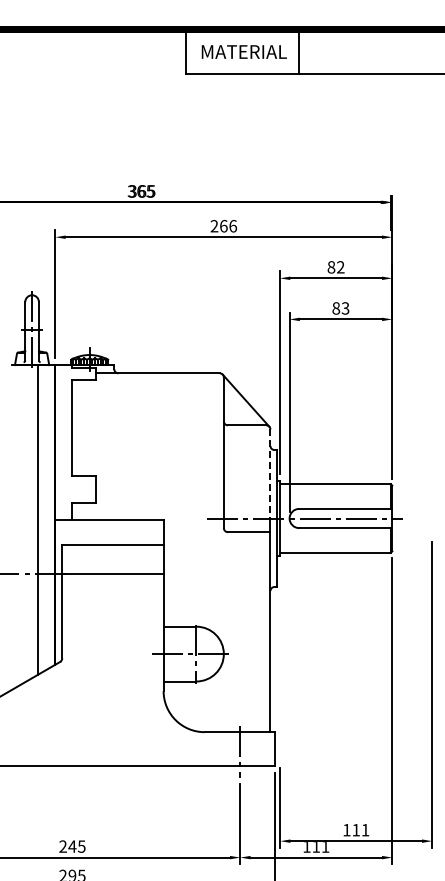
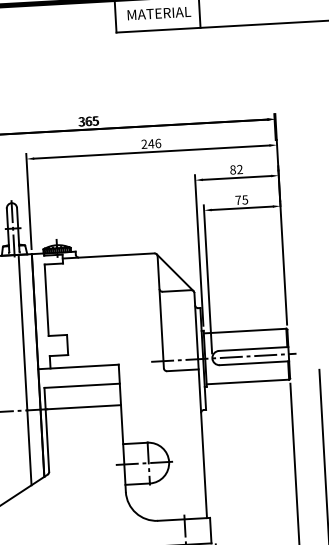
text: (223, 226) -> (151, 144), 266 -> 246
text: (340, 308) -> (241, 200), 83 -> 75
line: (270, 474) -> (196, 326), dashed -> solid

